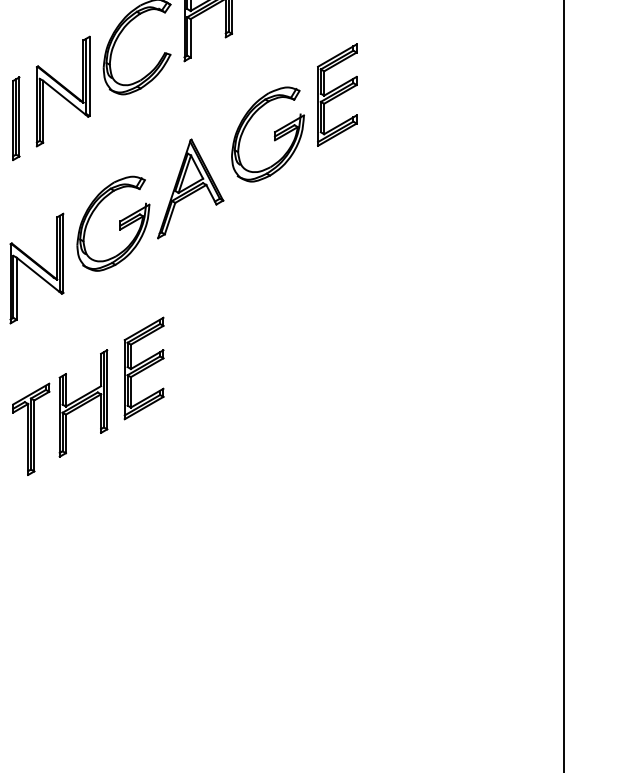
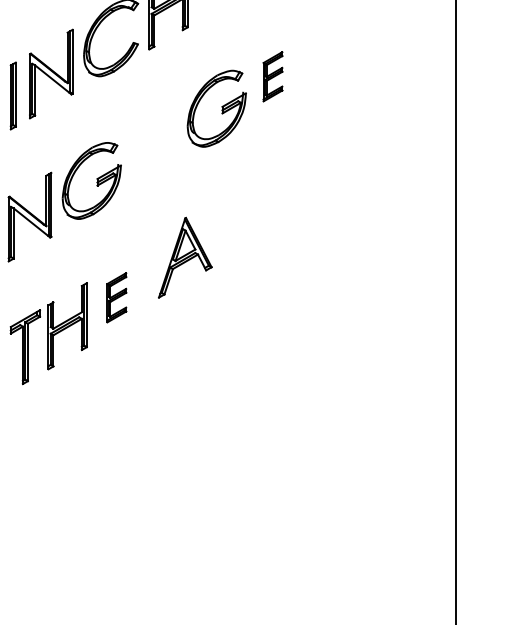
part: (336, 94) -> (272, 76), size x0.6
part: (190, 188) -> (185, 257), moved
part: (143, 367) -> (116, 297), size x0.6

